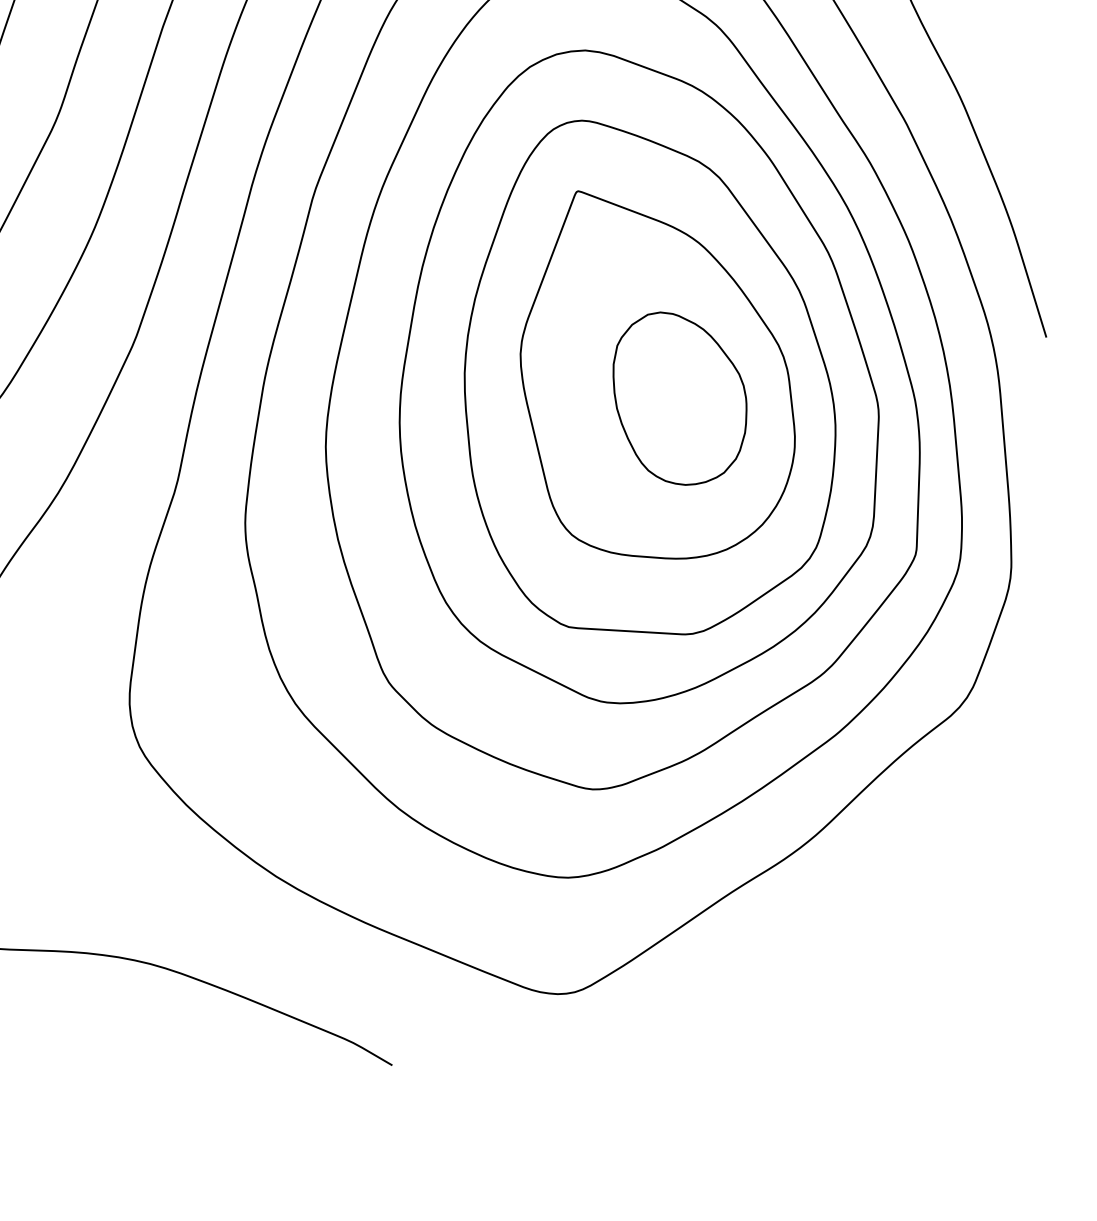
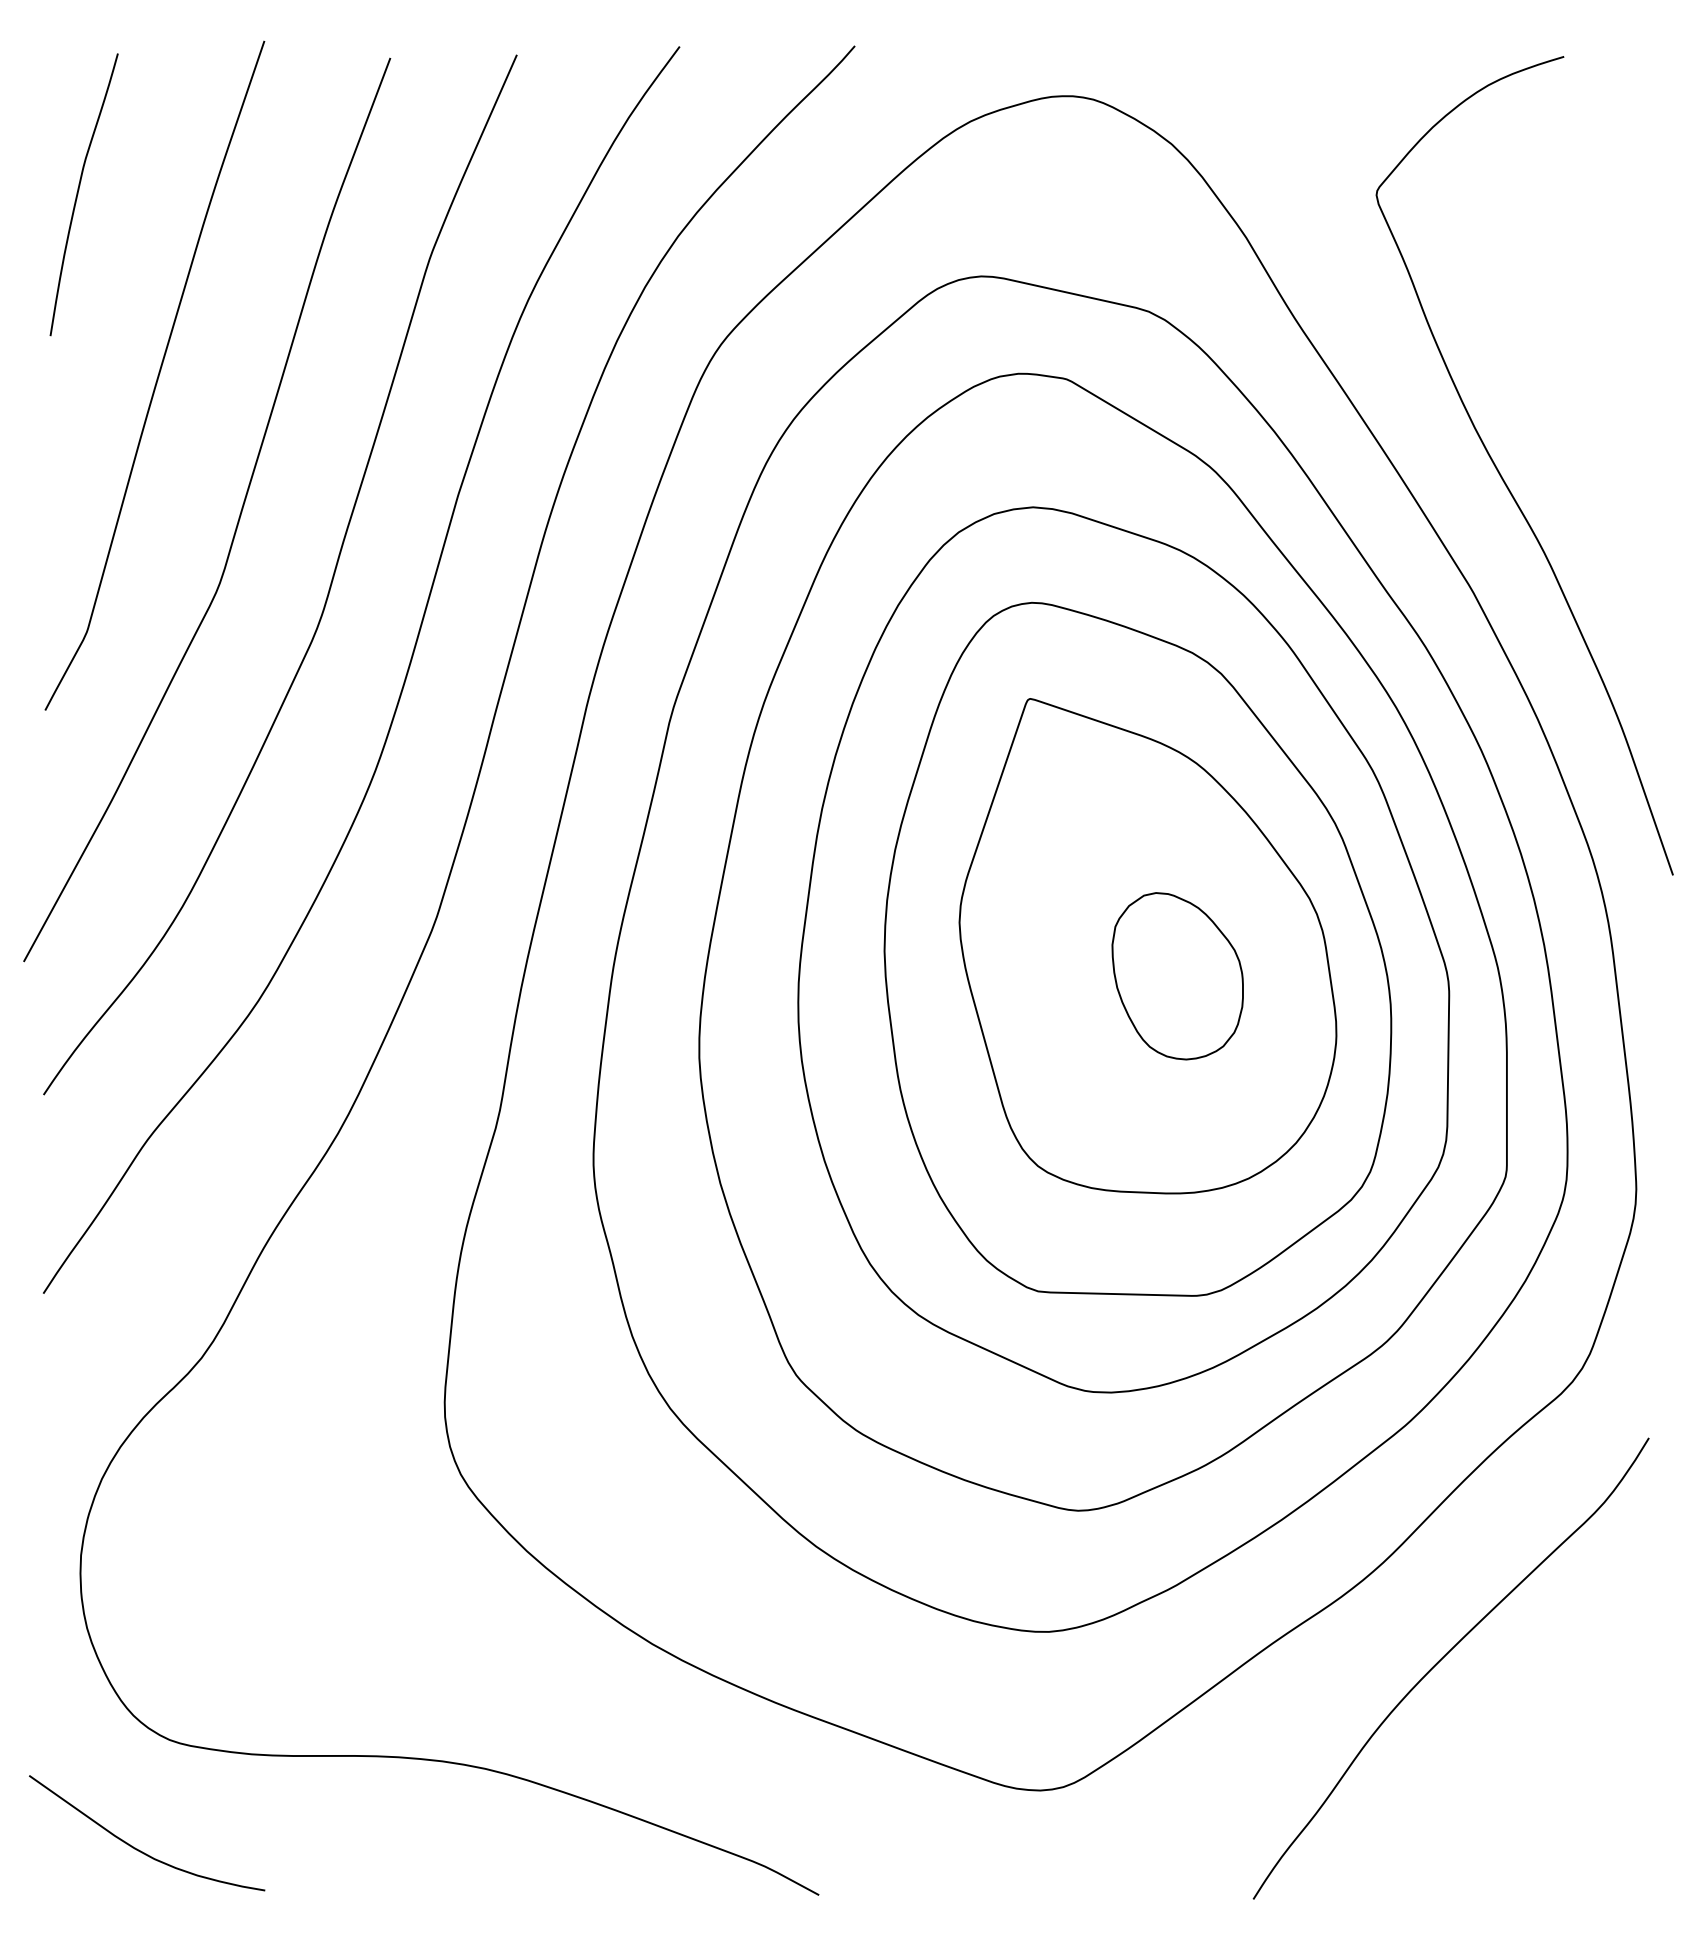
part: (679, 399) -> (1177, 976), size x0.71
curve: (856, 908) -> (1442, 1659), added

